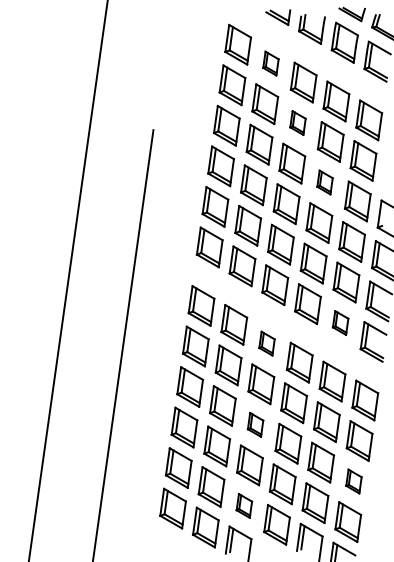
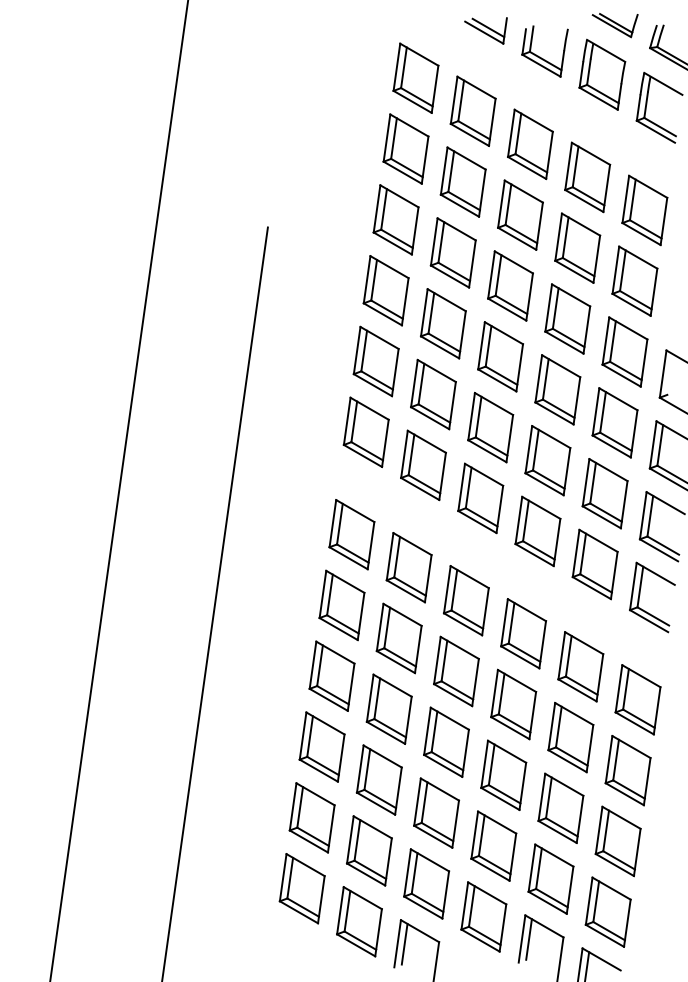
part: (270, 63) -> (472, 111), size x1.67
part: (297, 122) -> (519, 214), size x1.67
part: (324, 182) -> (566, 318), size x1.67
part: (340, 322) -> (594, 563), size x1.67
part: (266, 343) -> (465, 600), size x1.67
part: (255, 424) -> (446, 741), size x1.67
part: (353, 481) -> (617, 841), size x1.67
part: (244, 505) -> (426, 883), size x1.67

